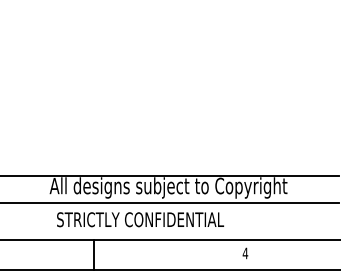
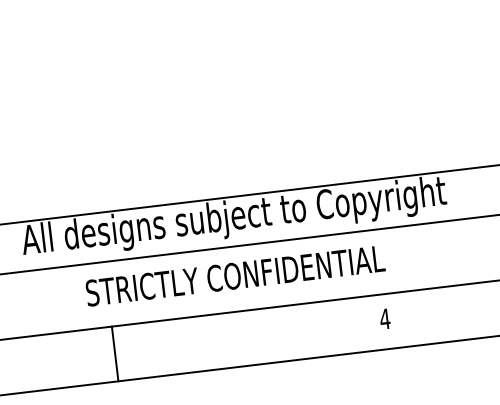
text: (140, 219) -> (235, 275), moved

